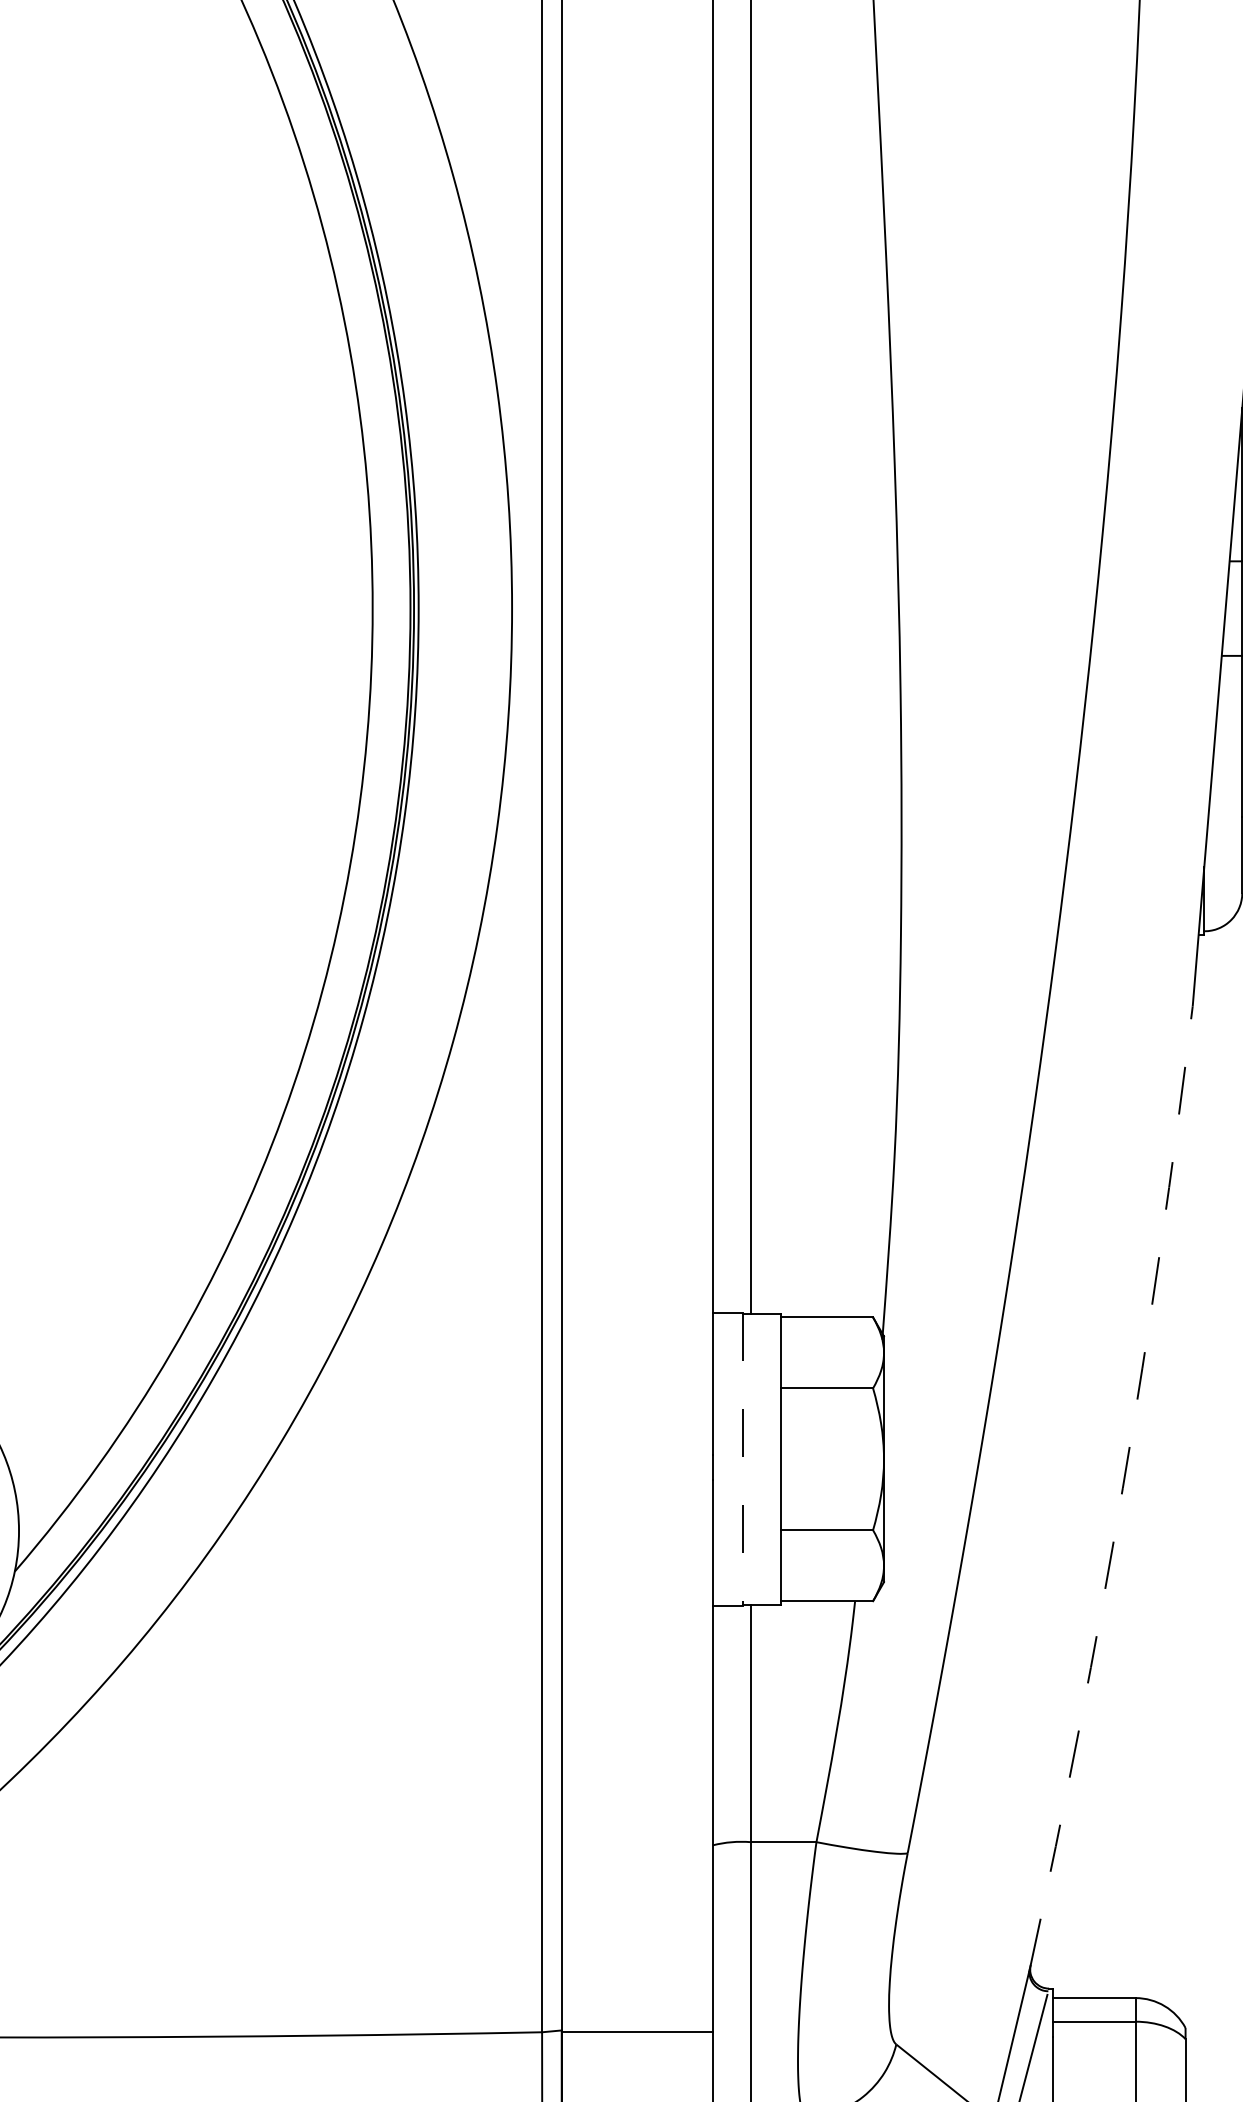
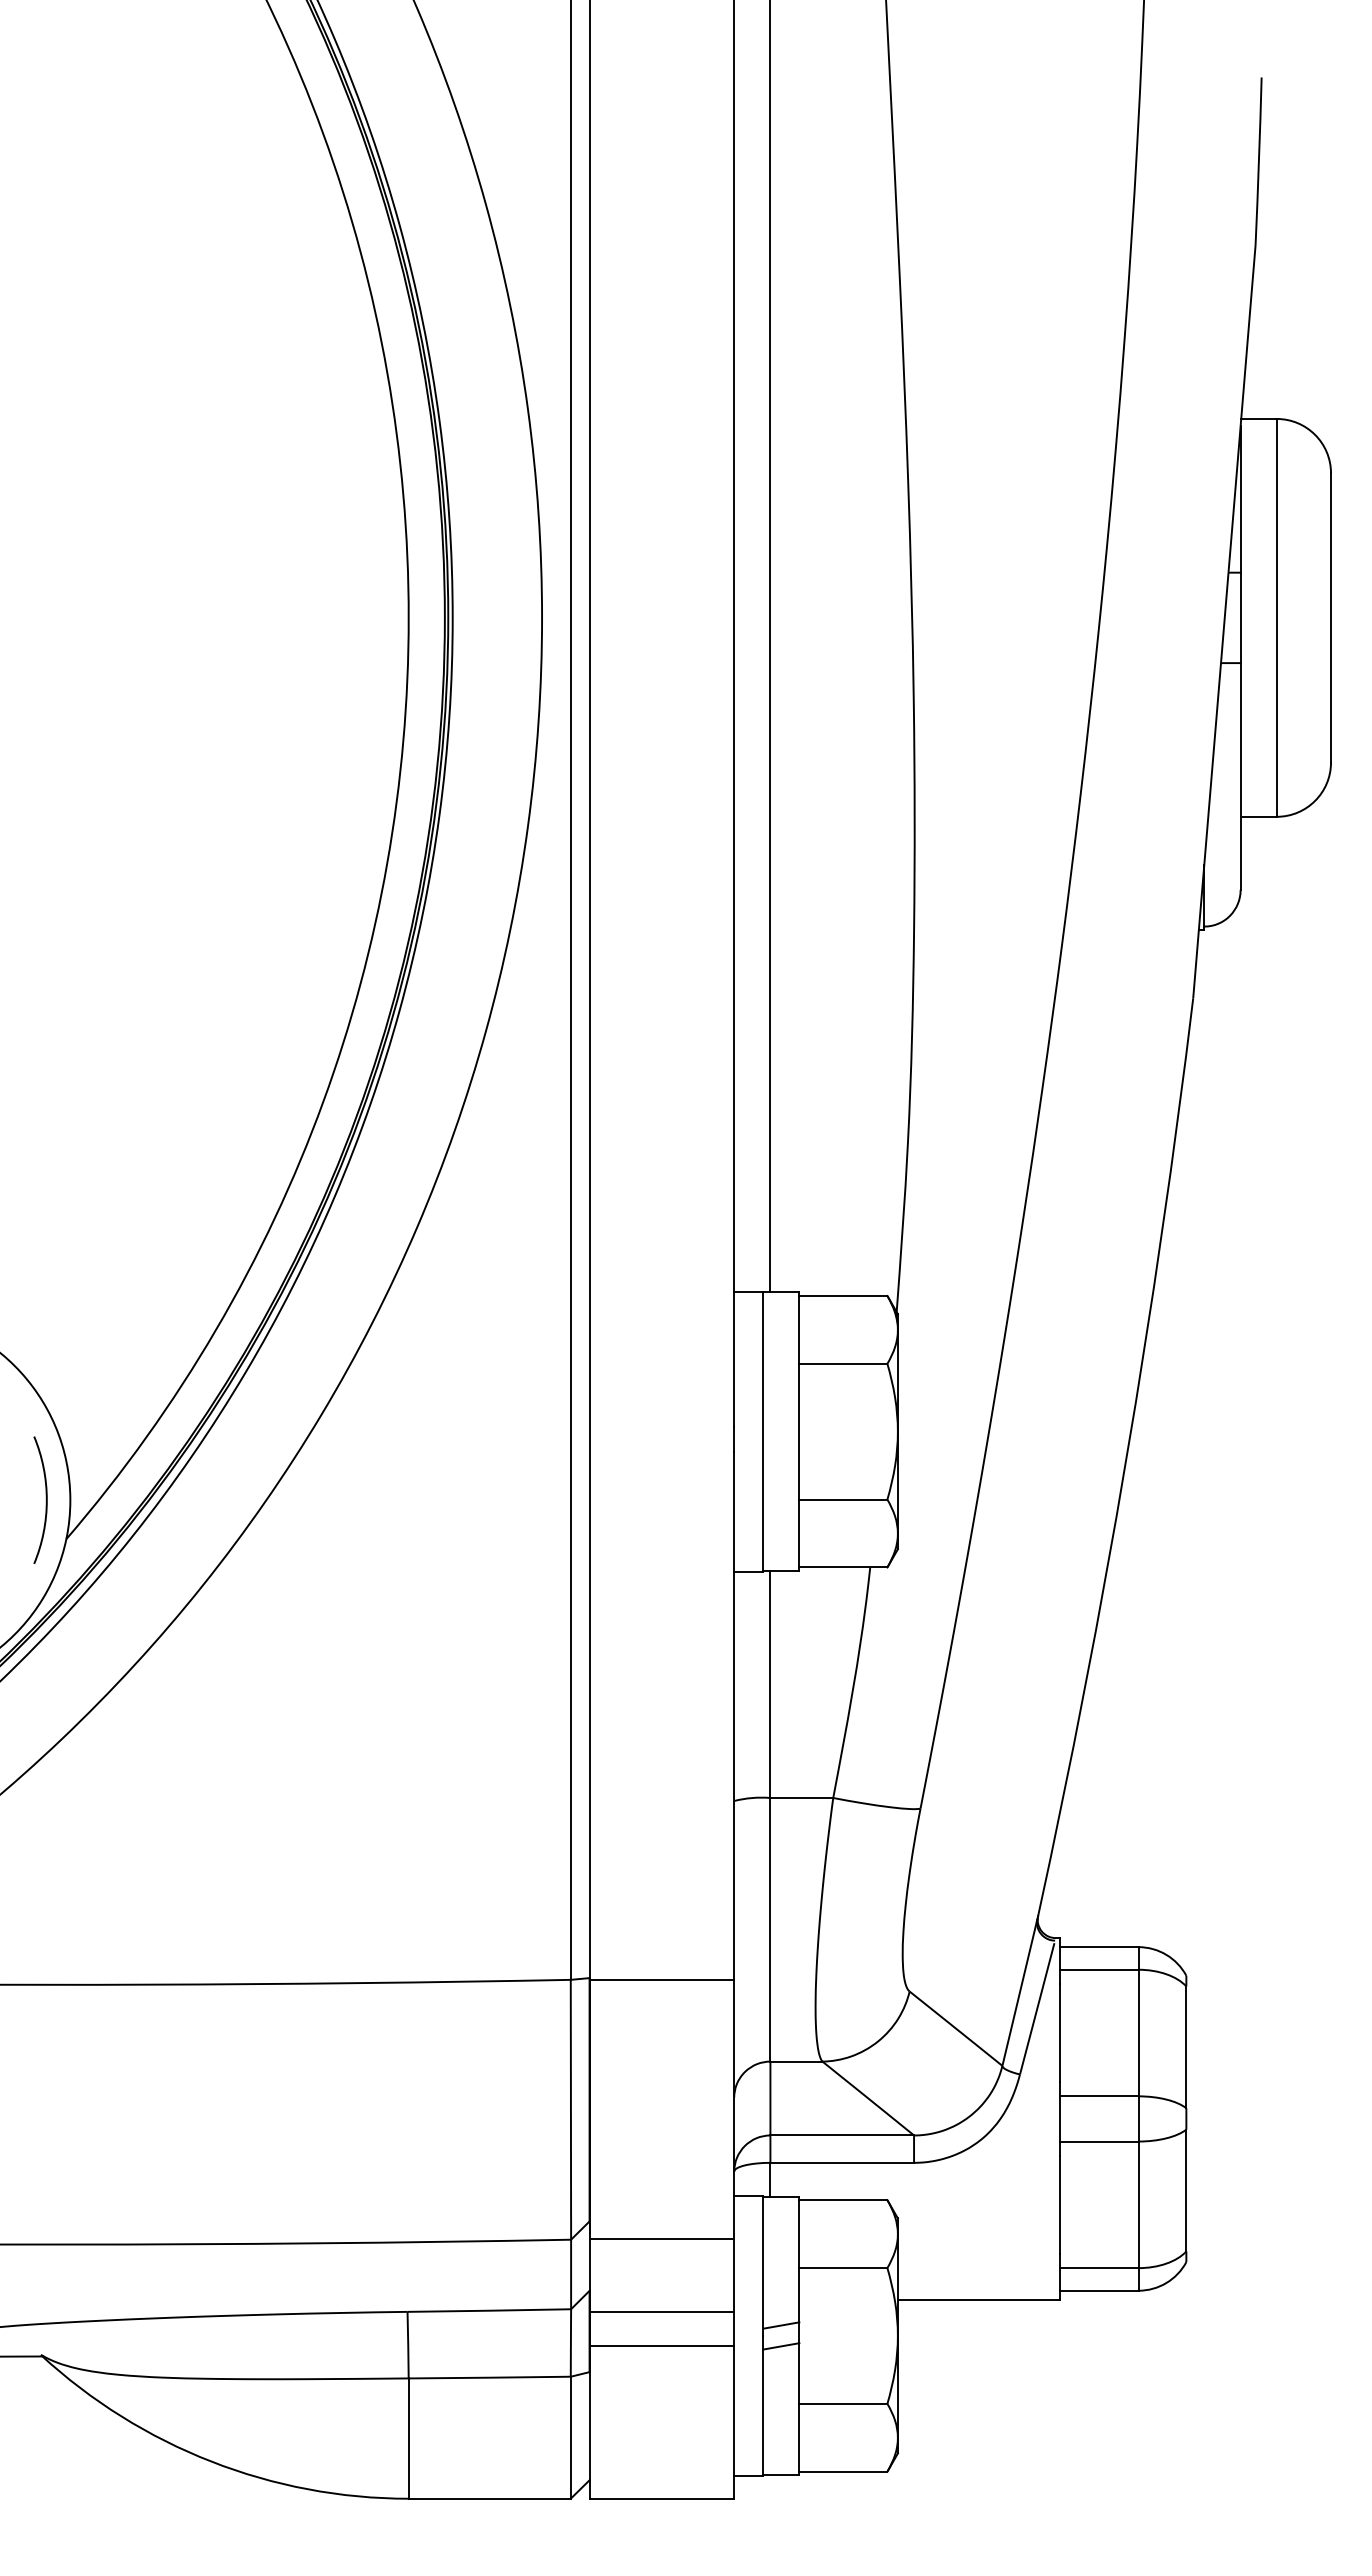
line: (743, 1460) -> (763, 1432), dashed -> solid
arc: (1122, 1488) -> (1126, 1459), dashed -> solid

